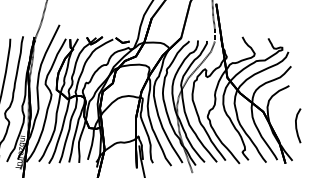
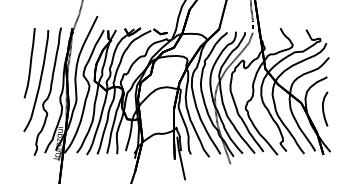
part: (298, 125) -> (325, 108), moved

